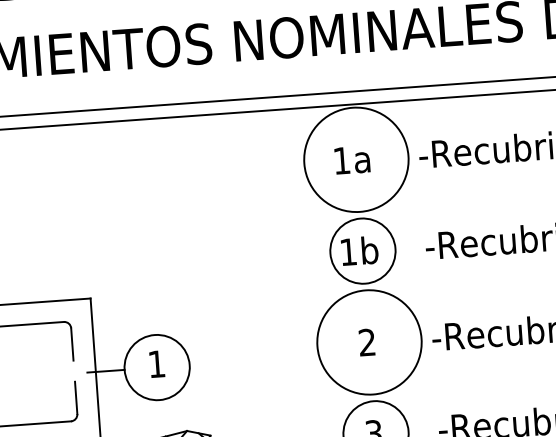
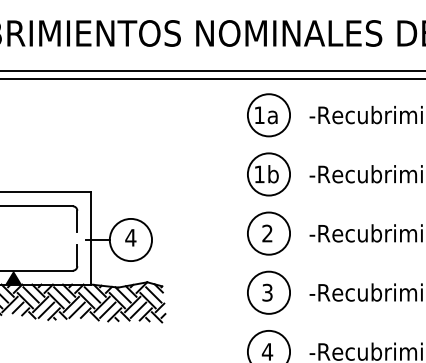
circle: (355, 160) -> (268, 115), size x0.62
circle: (368, 342) -> (268, 233), size x0.62
text: (156, 363) -> (130, 237), 1 -> 4

